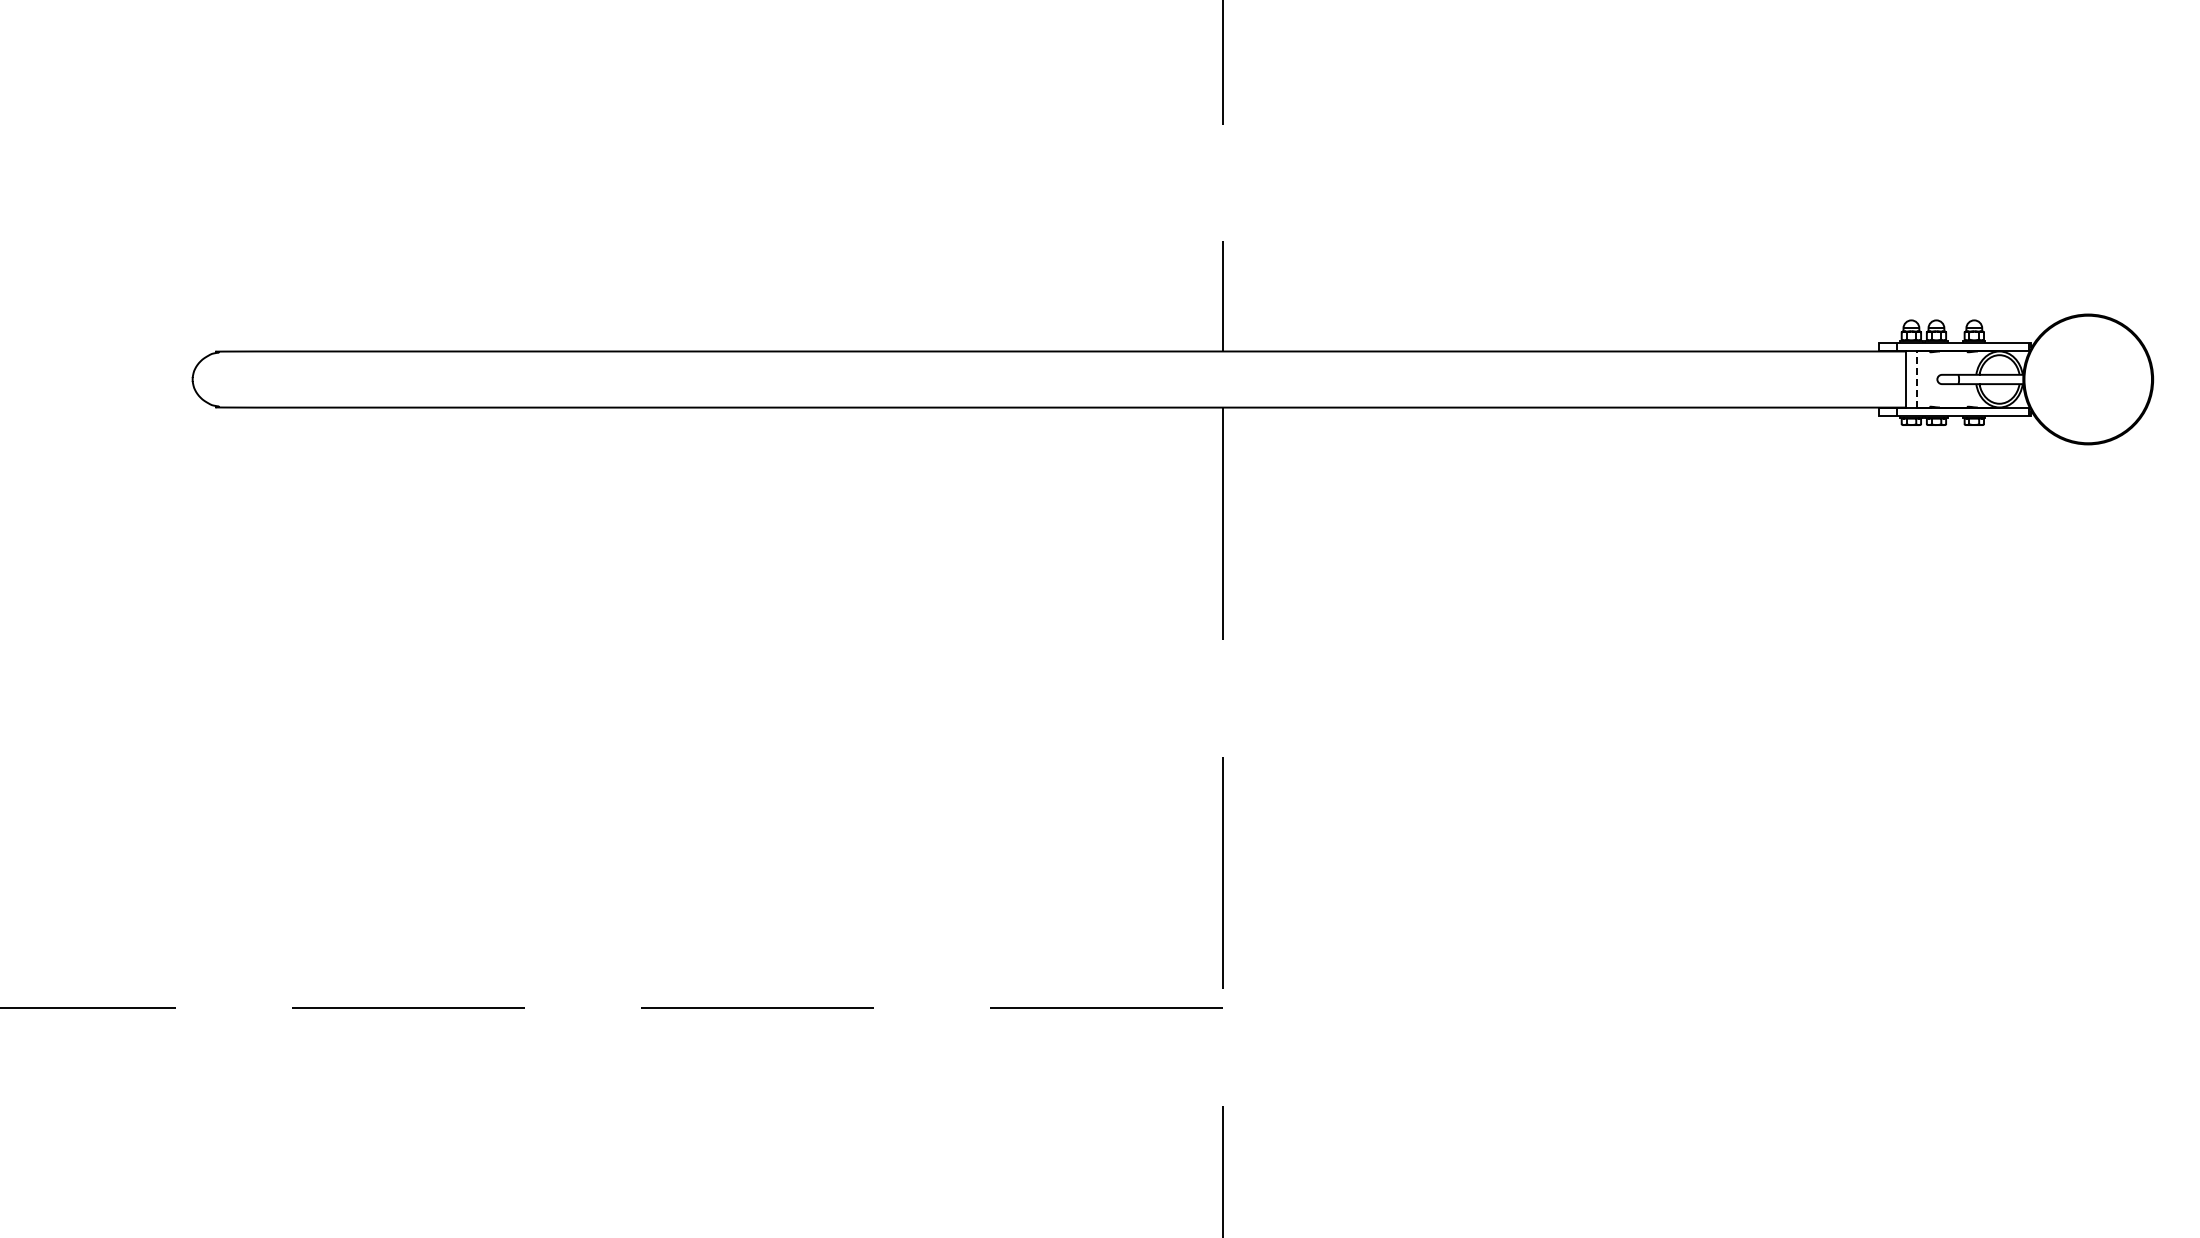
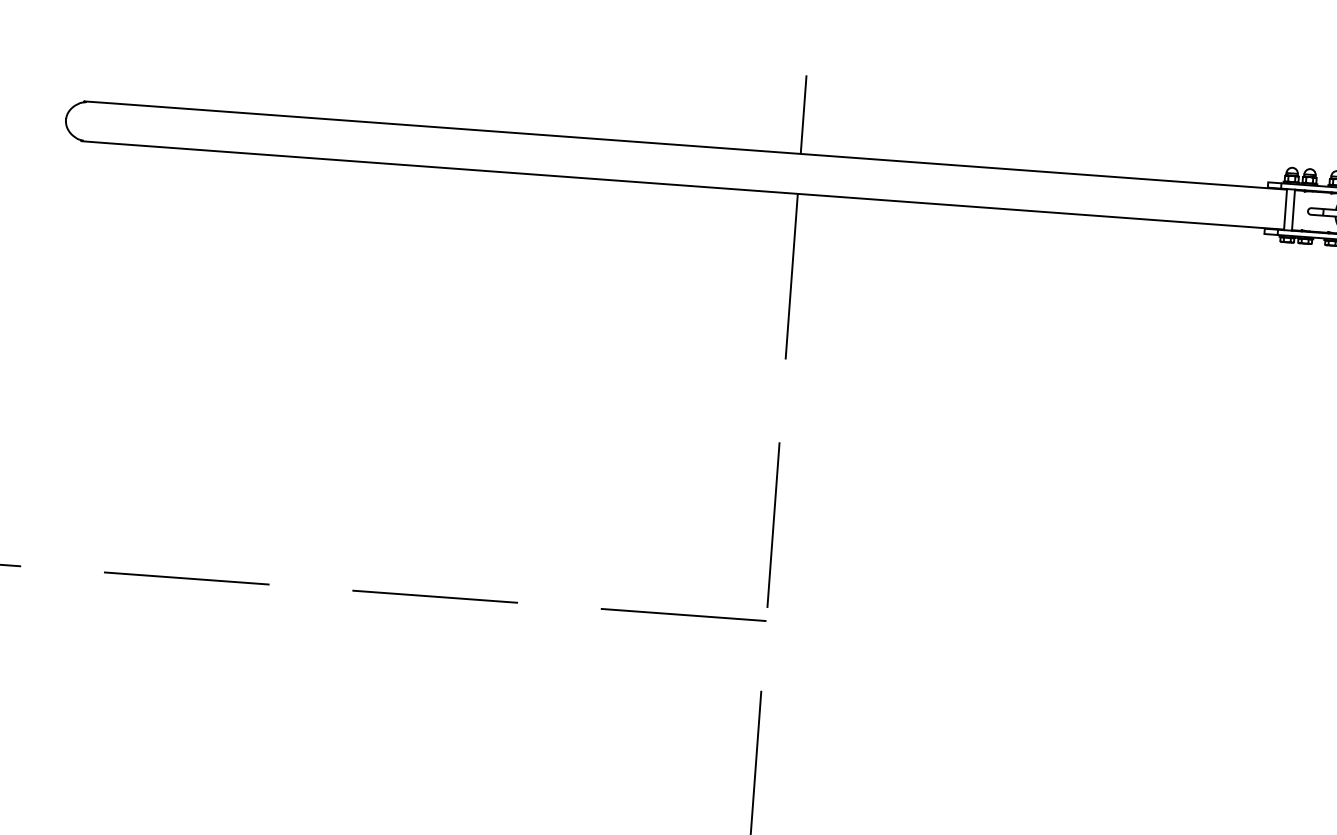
line: (1916, 379) -> (1293, 210), dashed -> solid

